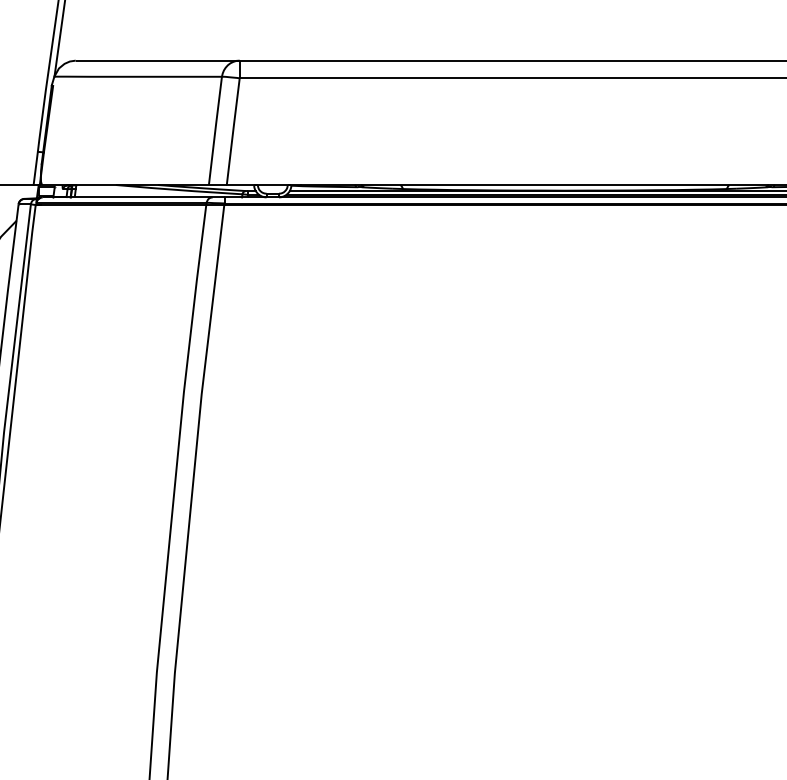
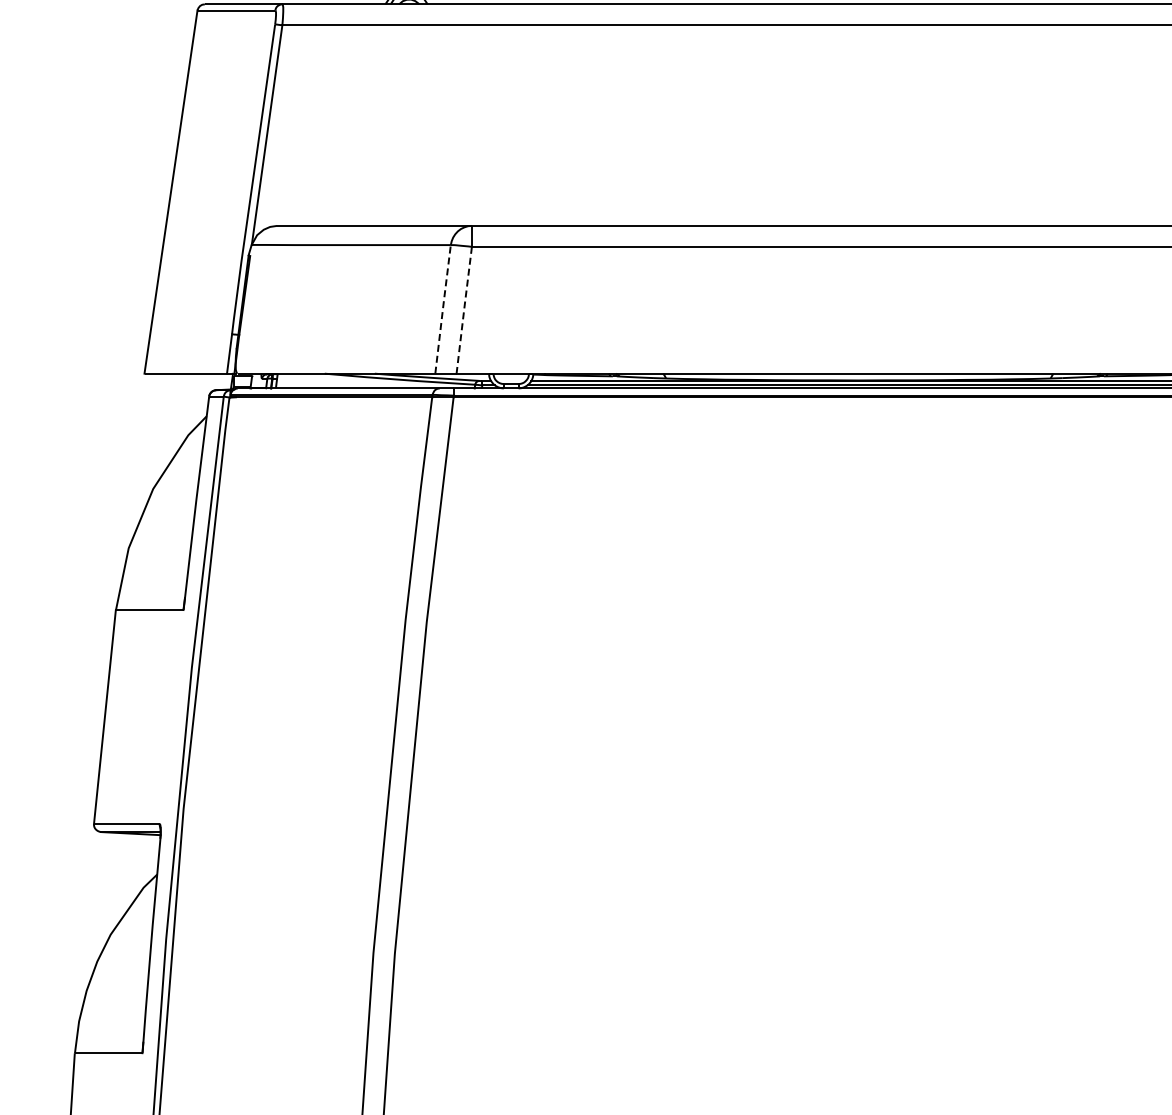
line: (214, 130) -> (442, 308), solid -> dashed
line: (233, 130) -> (464, 309), solid -> dashed

